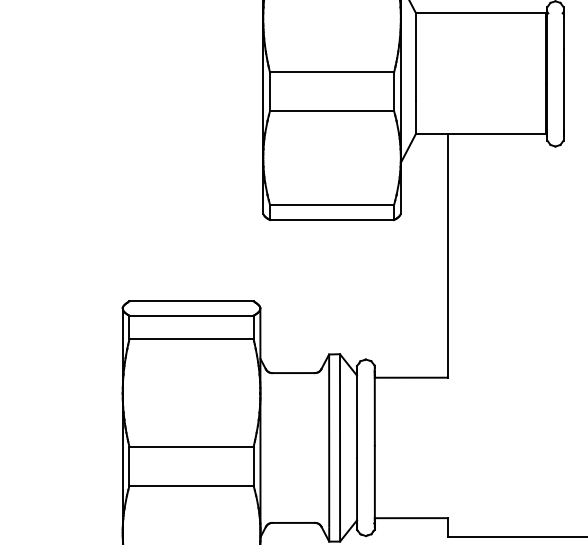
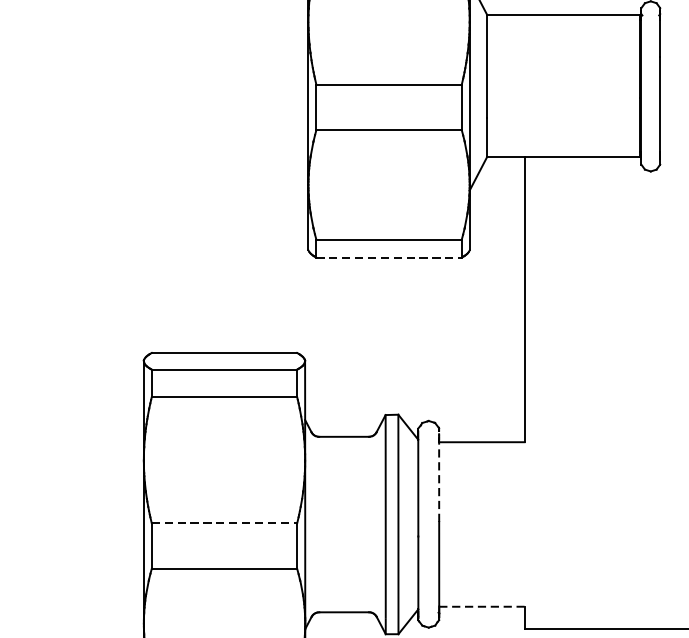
line: (332, 220) -> (389, 258), solid -> dashed
line: (374, 405) -> (438, 474), solid -> dashed
line: (192, 446) -> (225, 522), solid -> dashed
line: (411, 518) -> (482, 607), solid -> dashed

